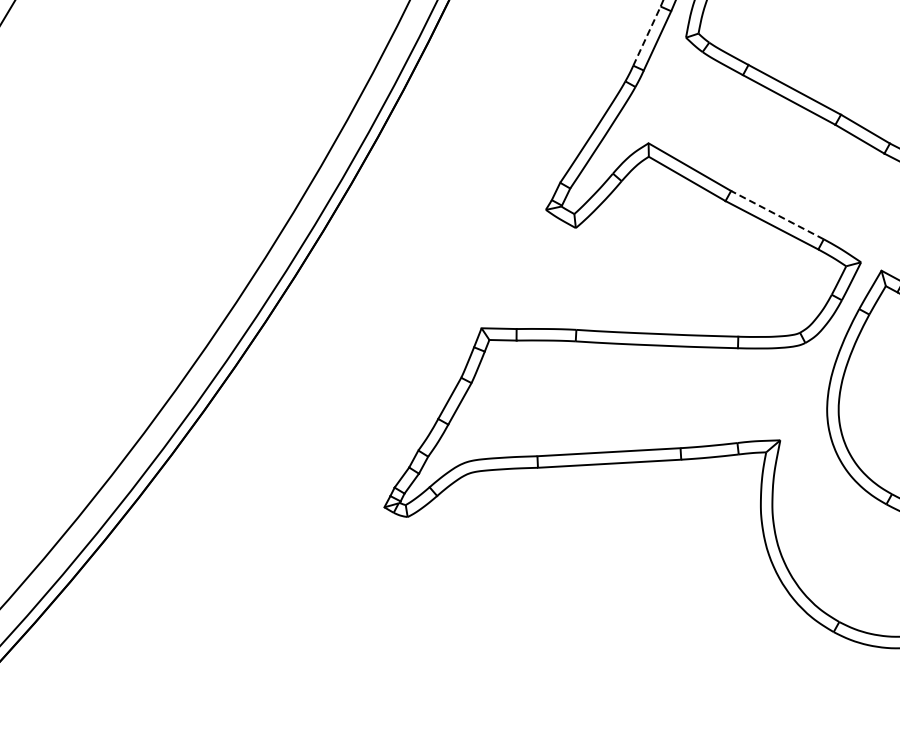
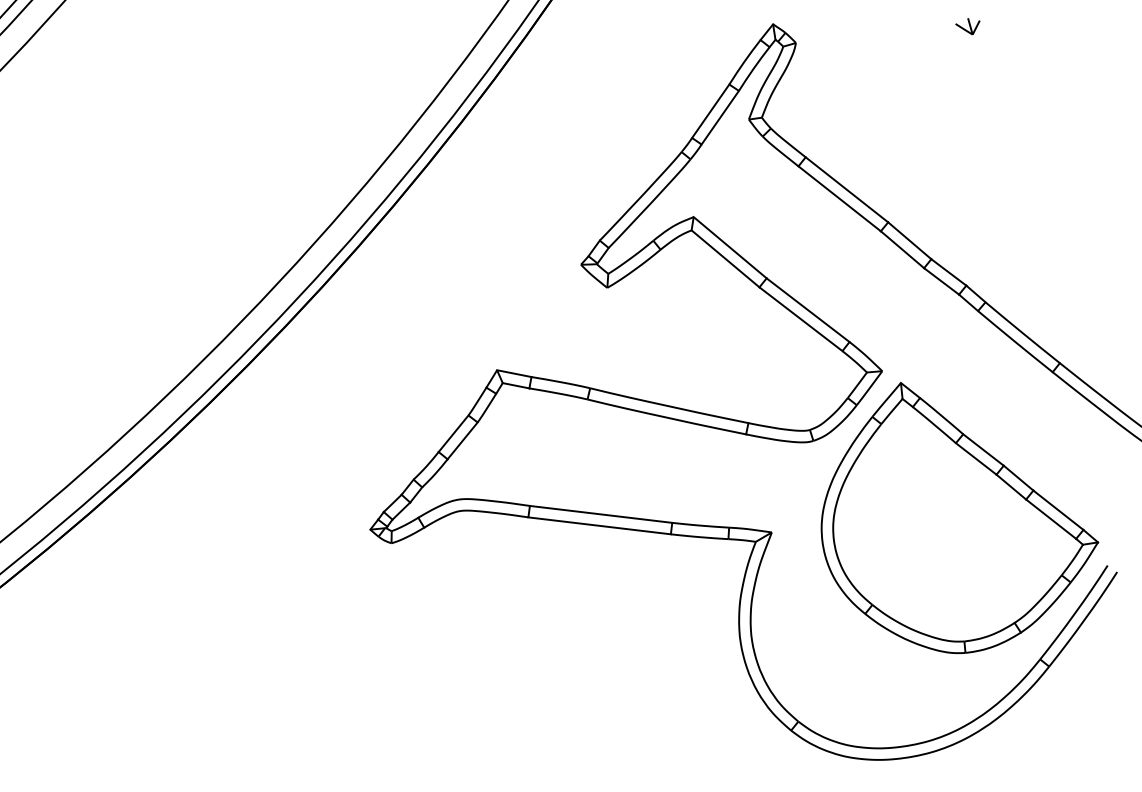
line: (646, 36) -> (710, 111), dashed -> solid
line: (776, 214) -> (807, 309), dashed -> solid

